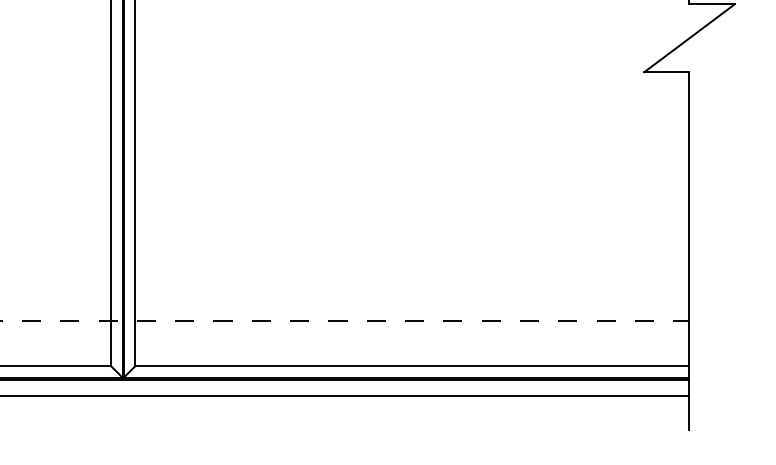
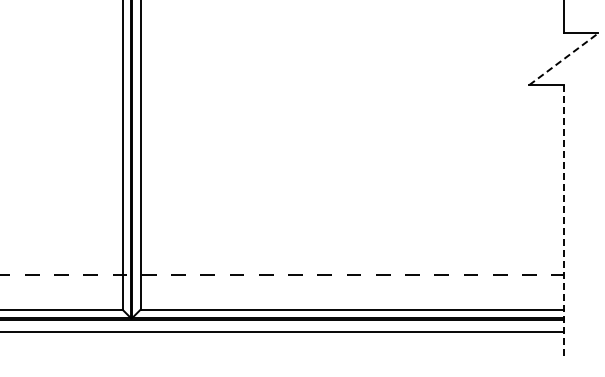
line: (690, 37) -> (564, 58), solid -> dashed
line: (689, 252) -> (563, 222), solid -> dashed

